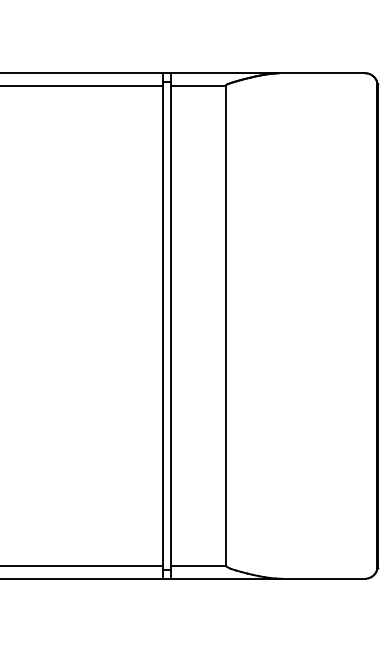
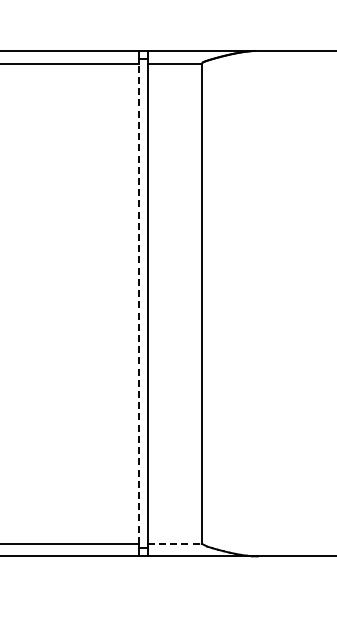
line: (162, 325) -> (138, 303), solid -> dashed
line: (198, 566) -> (174, 544), solid -> dashed

